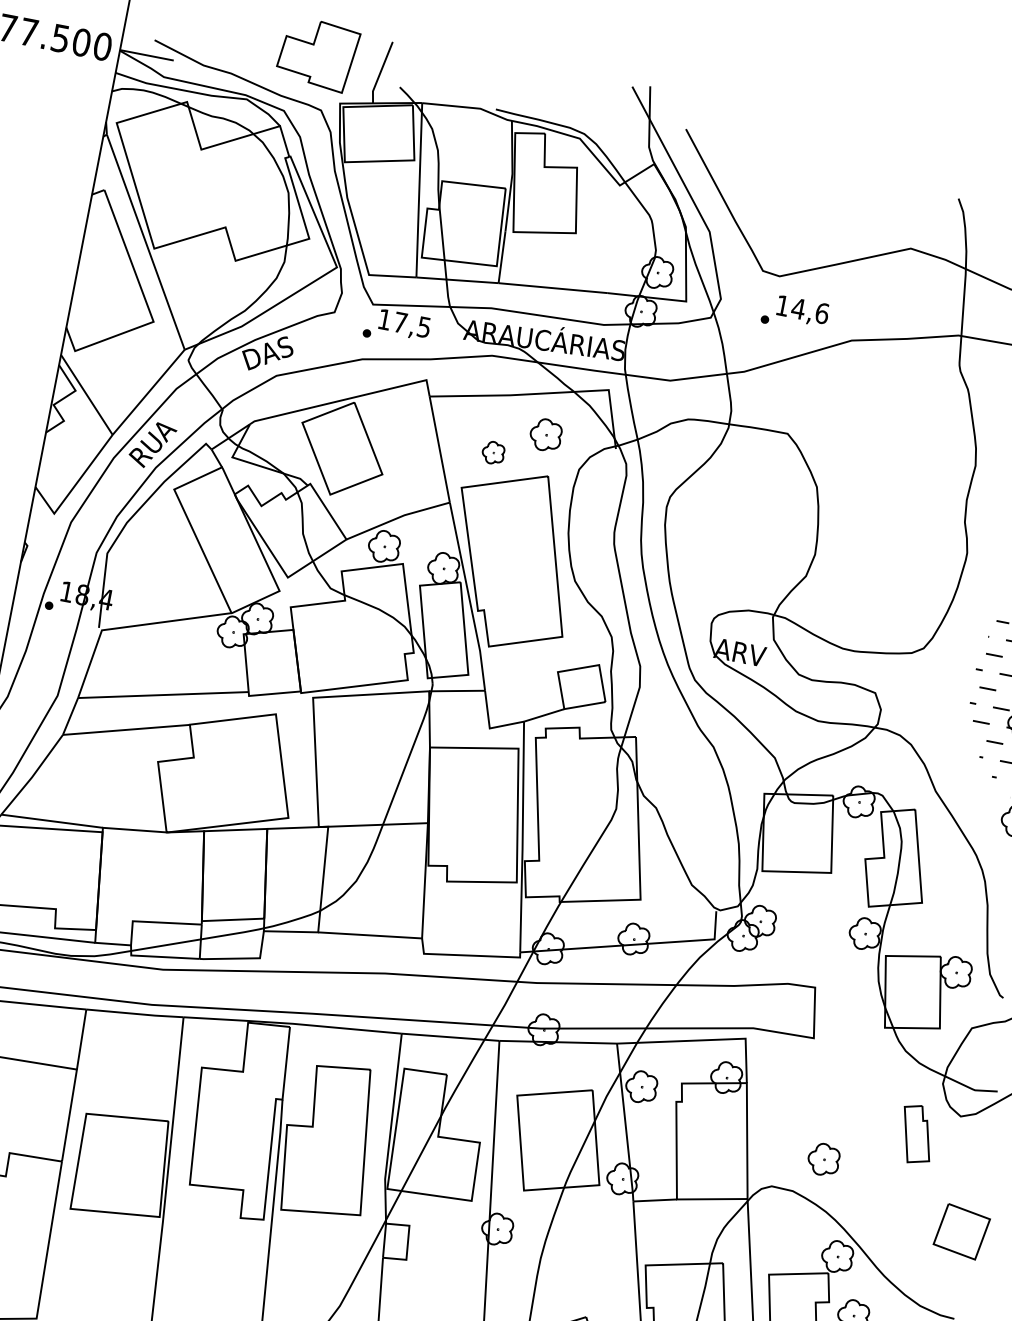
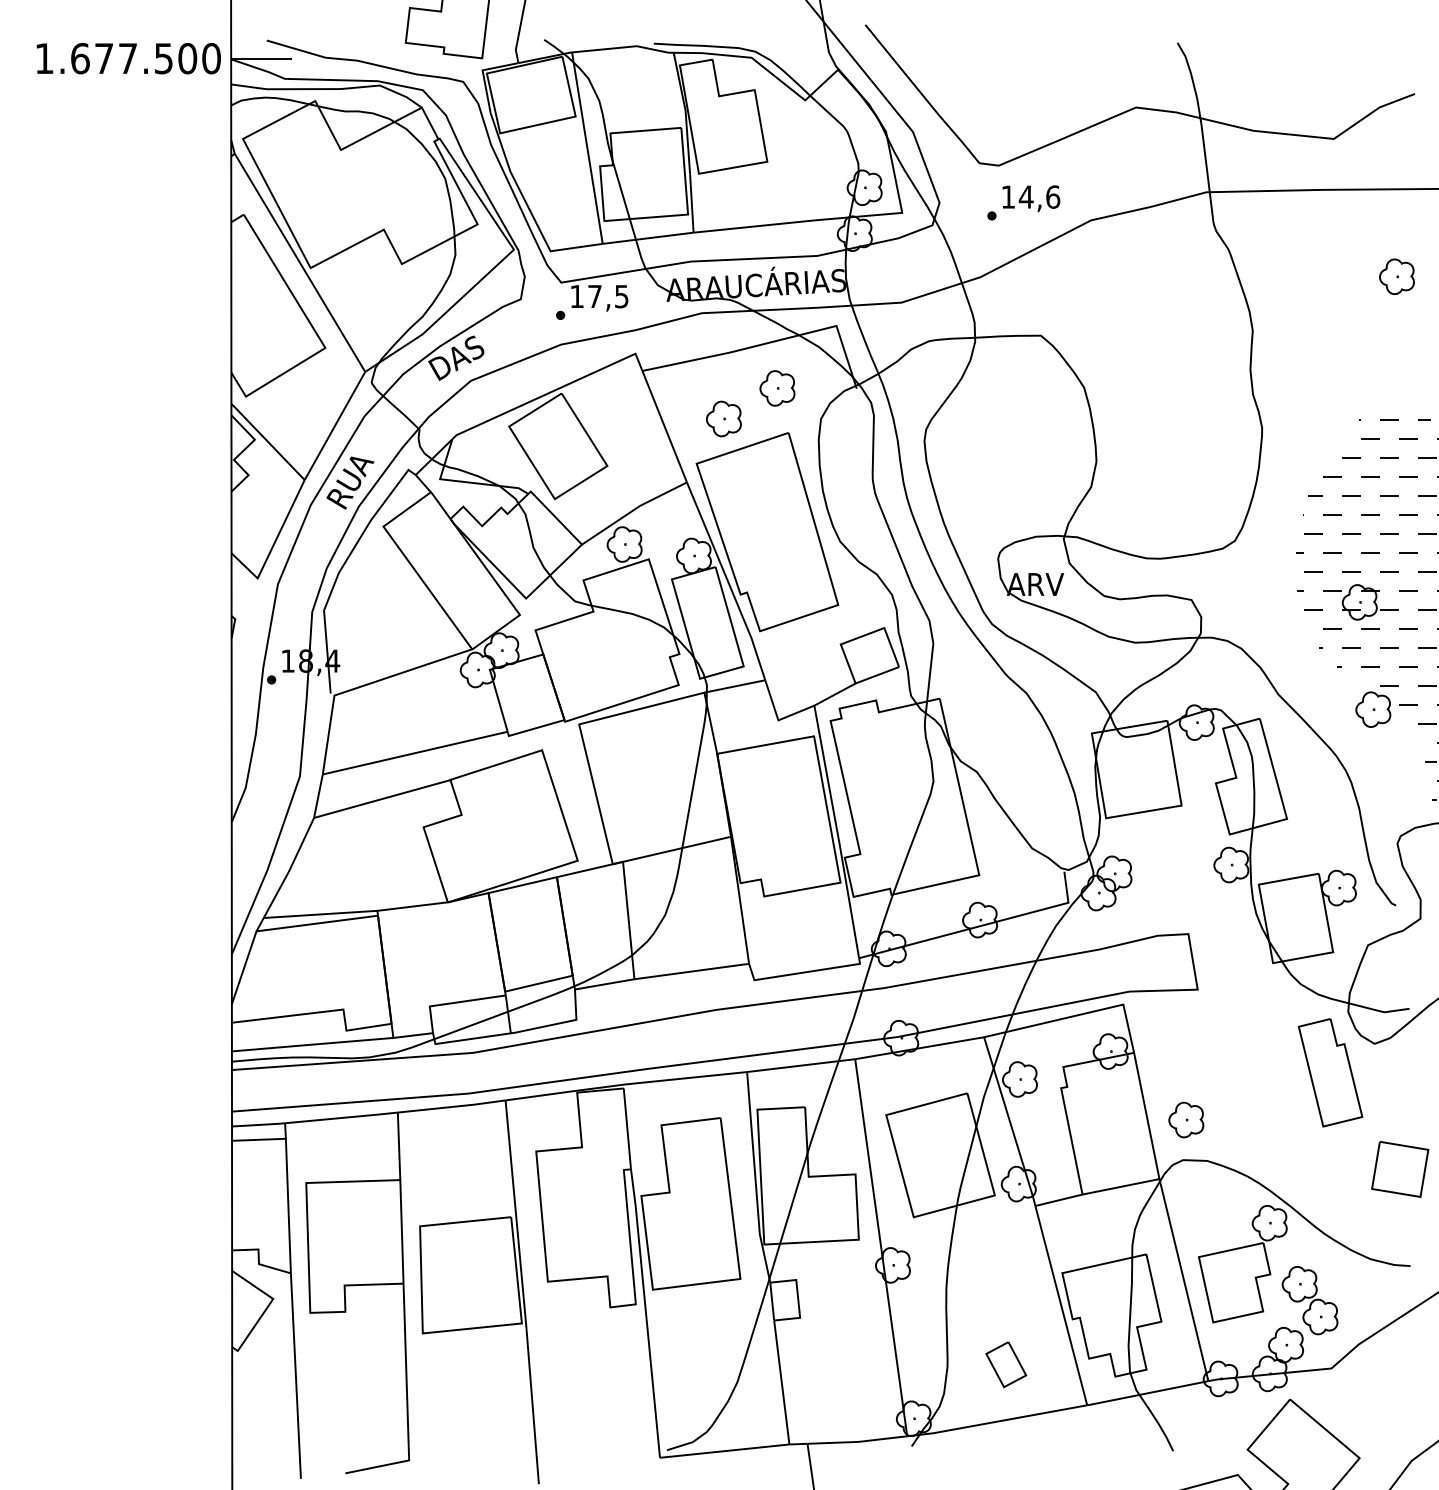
part: (493, 452) -> (723, 418), size x1.43
part: (916, 1134) -> (1330, 1072), size x1.67
part: (824, 1159) -> (1186, 1119), moved

